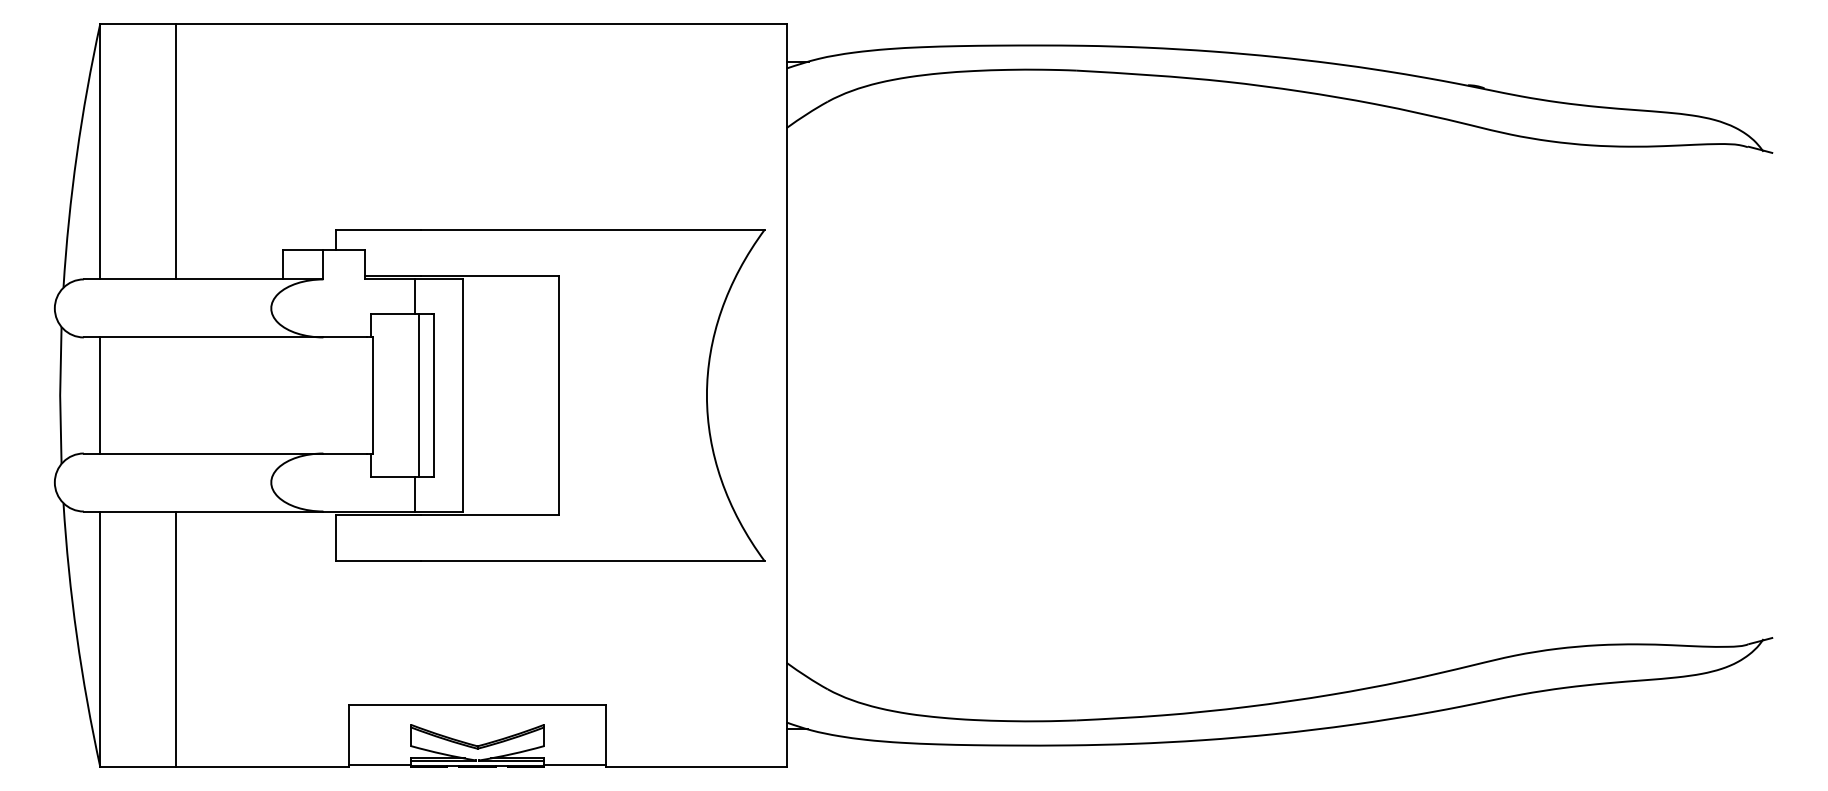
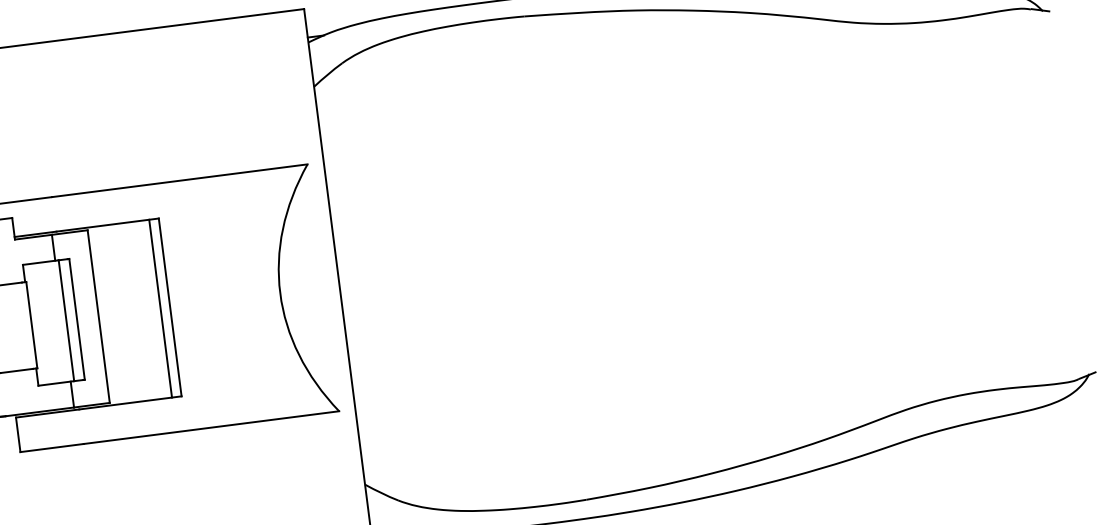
line: (546, 395) -> (160, 308), added

